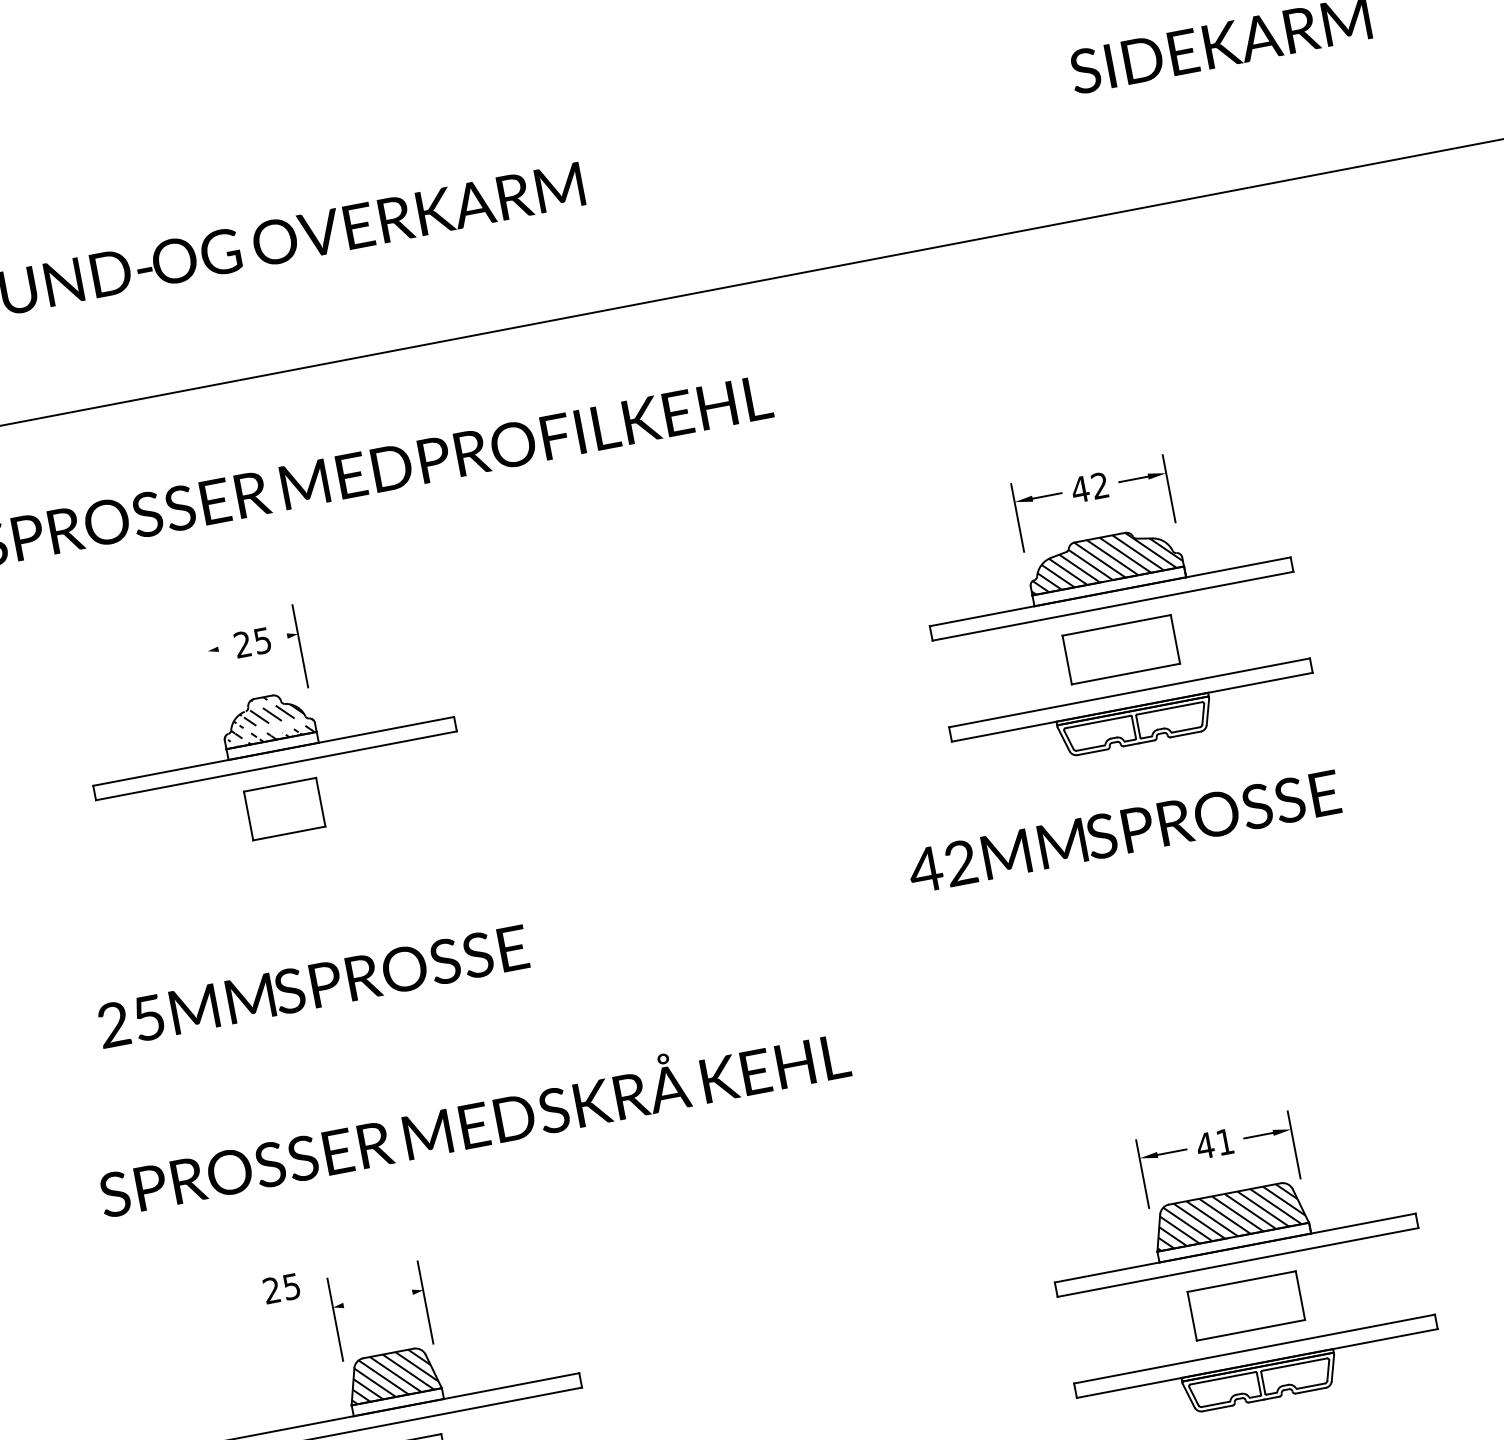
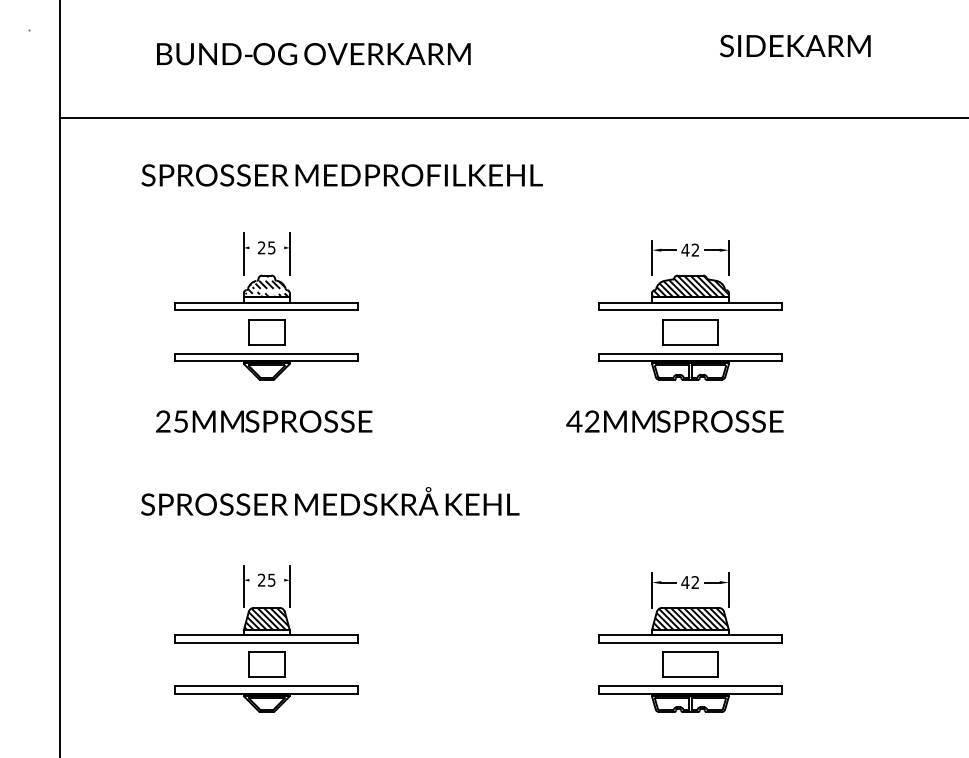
line: (208, 662) -> (243, 253), added
part: (296, 876) -> (266, 366), added
text: (1223, 1142) -> (694, 582), 41 -> 42
text: (281, 1287) -> (266, 579), moved

